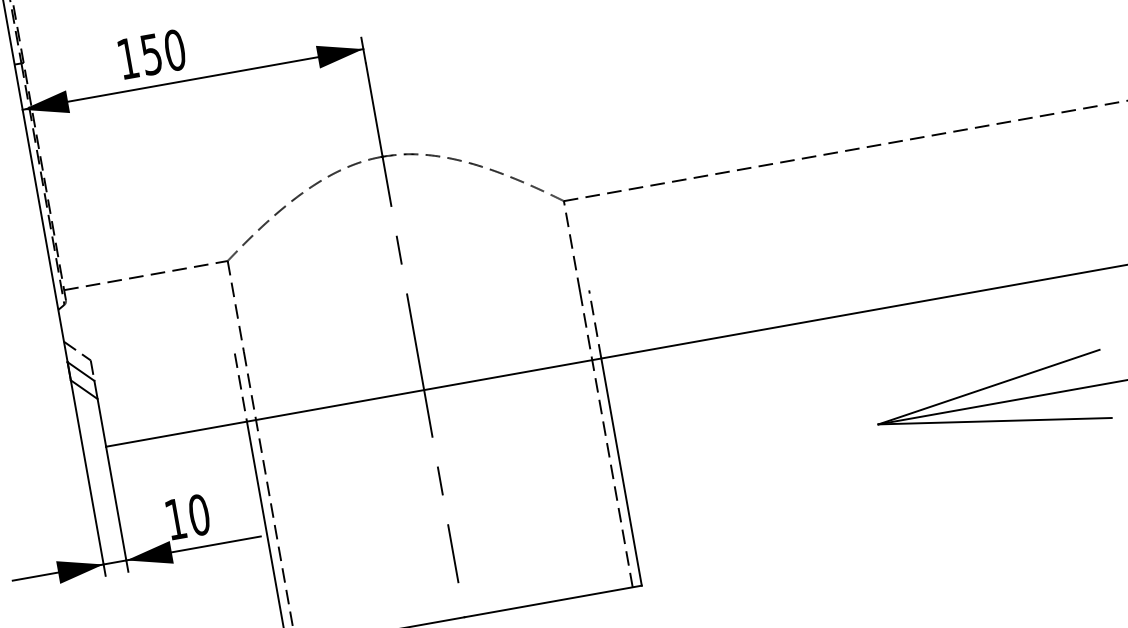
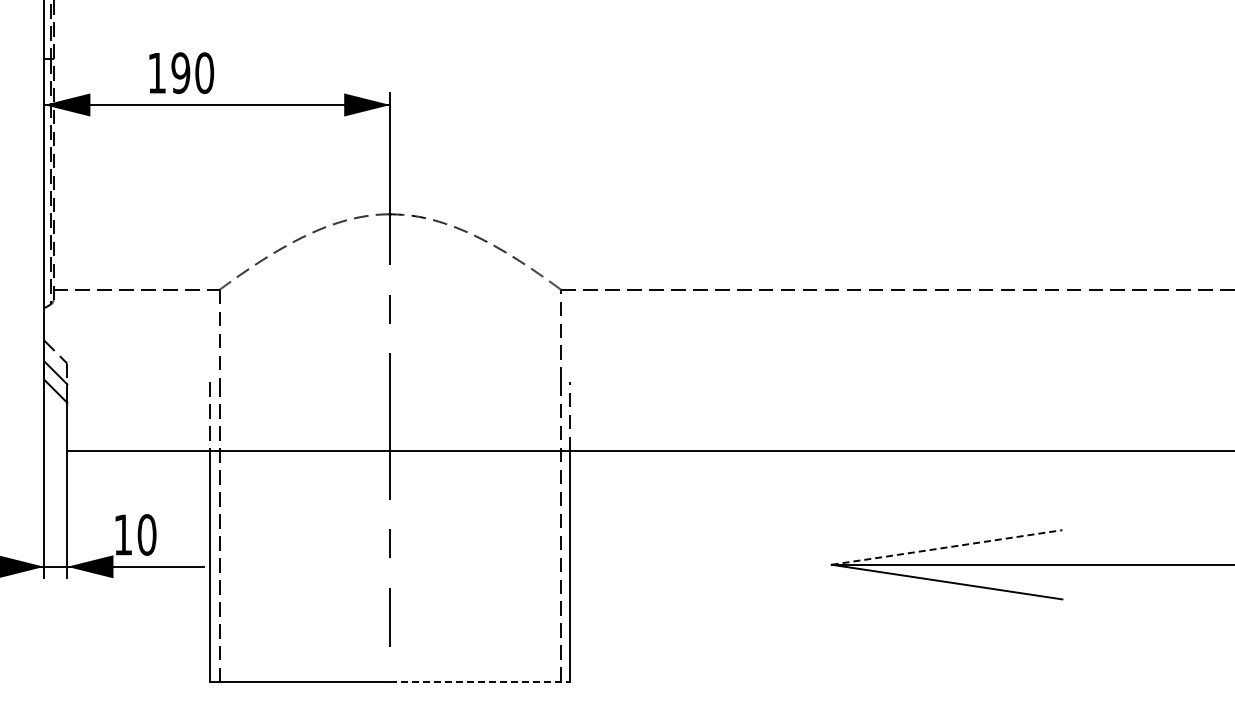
text: (151, 53) -> (180, 72), 150 -> 190
line: (989, 387) -> (947, 547), solid -> dashed
line: (553, 601) -> (480, 682), solid -> dashed

